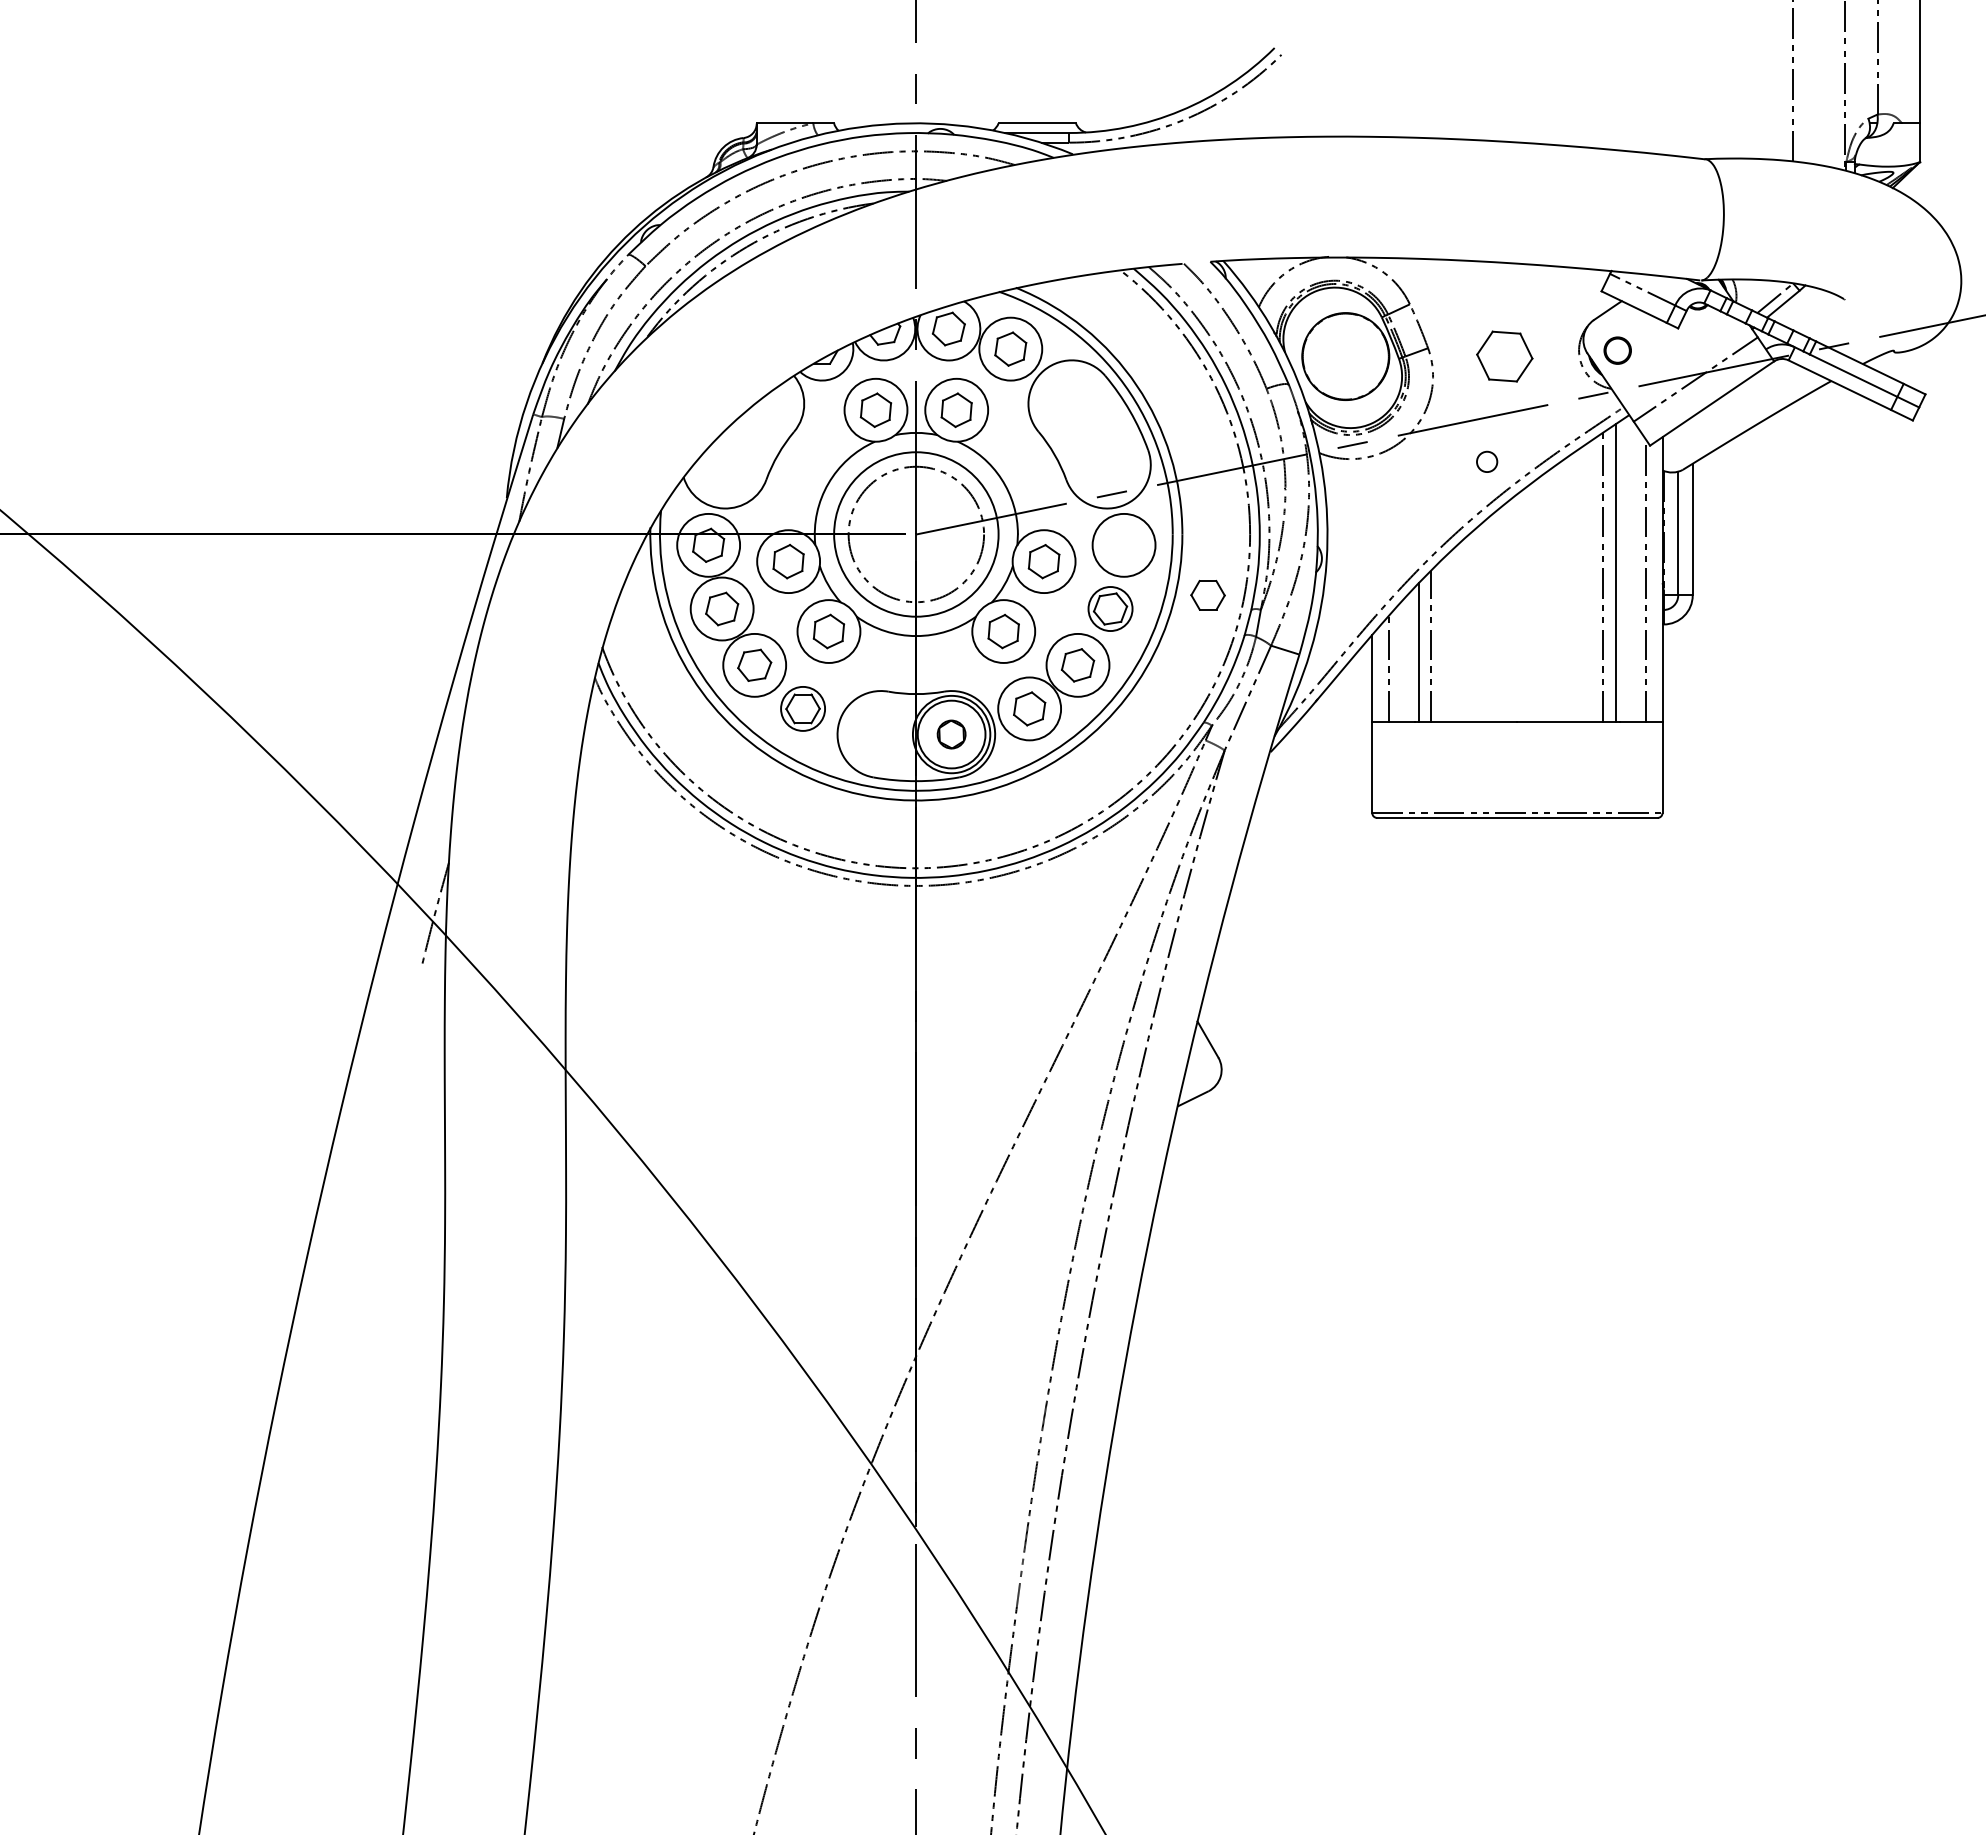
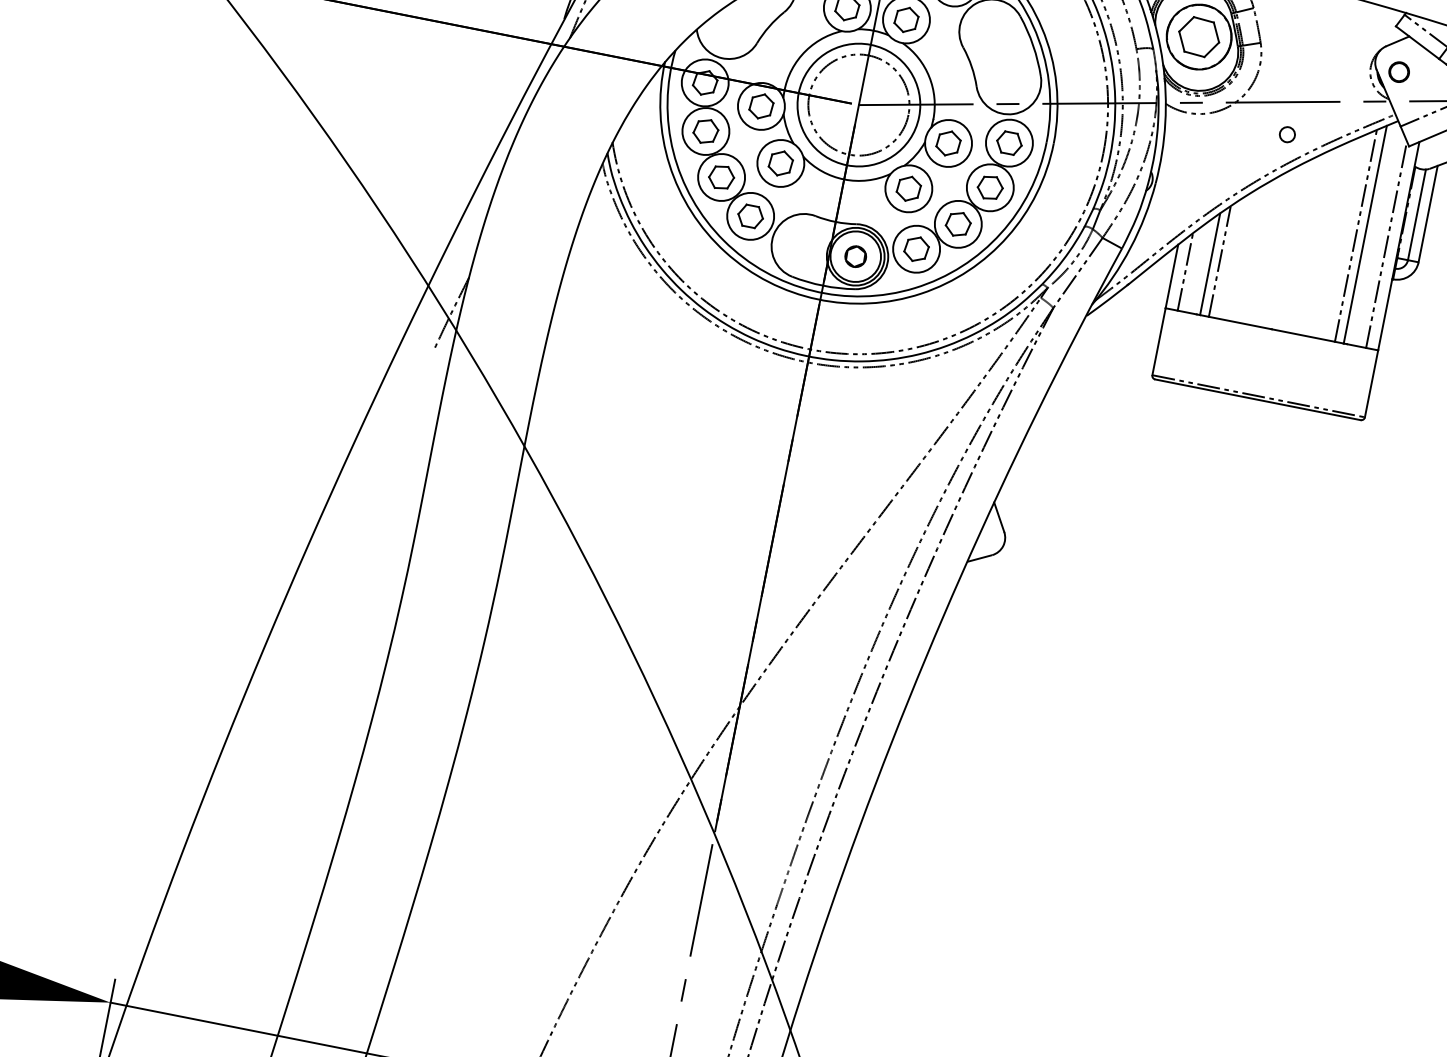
part: (1504, 356) -> (1198, 36), moved
part: (1207, 595) -> (1009, 143), moved
circle: (1110, 608) -> (990, 187), size x1.43
circle: (802, 708) -> (750, 216), size x1.43

